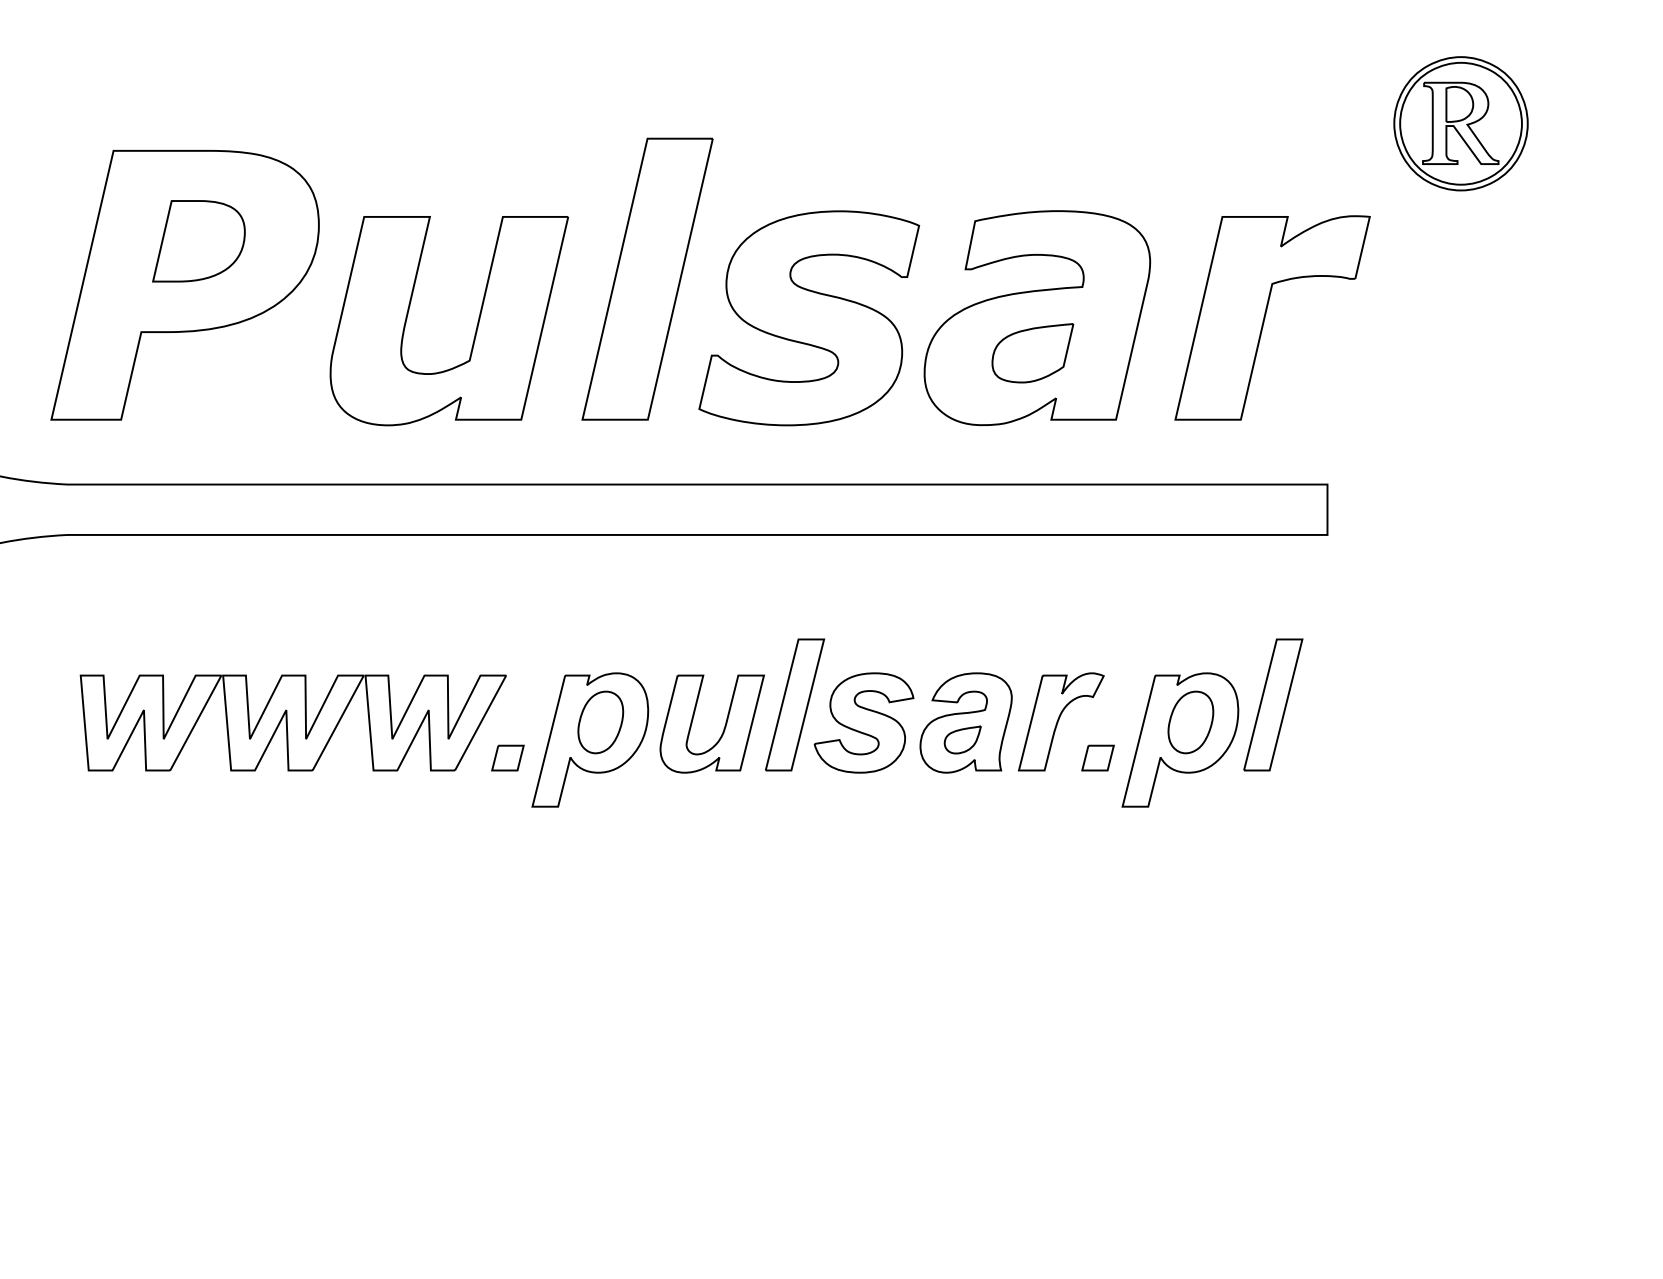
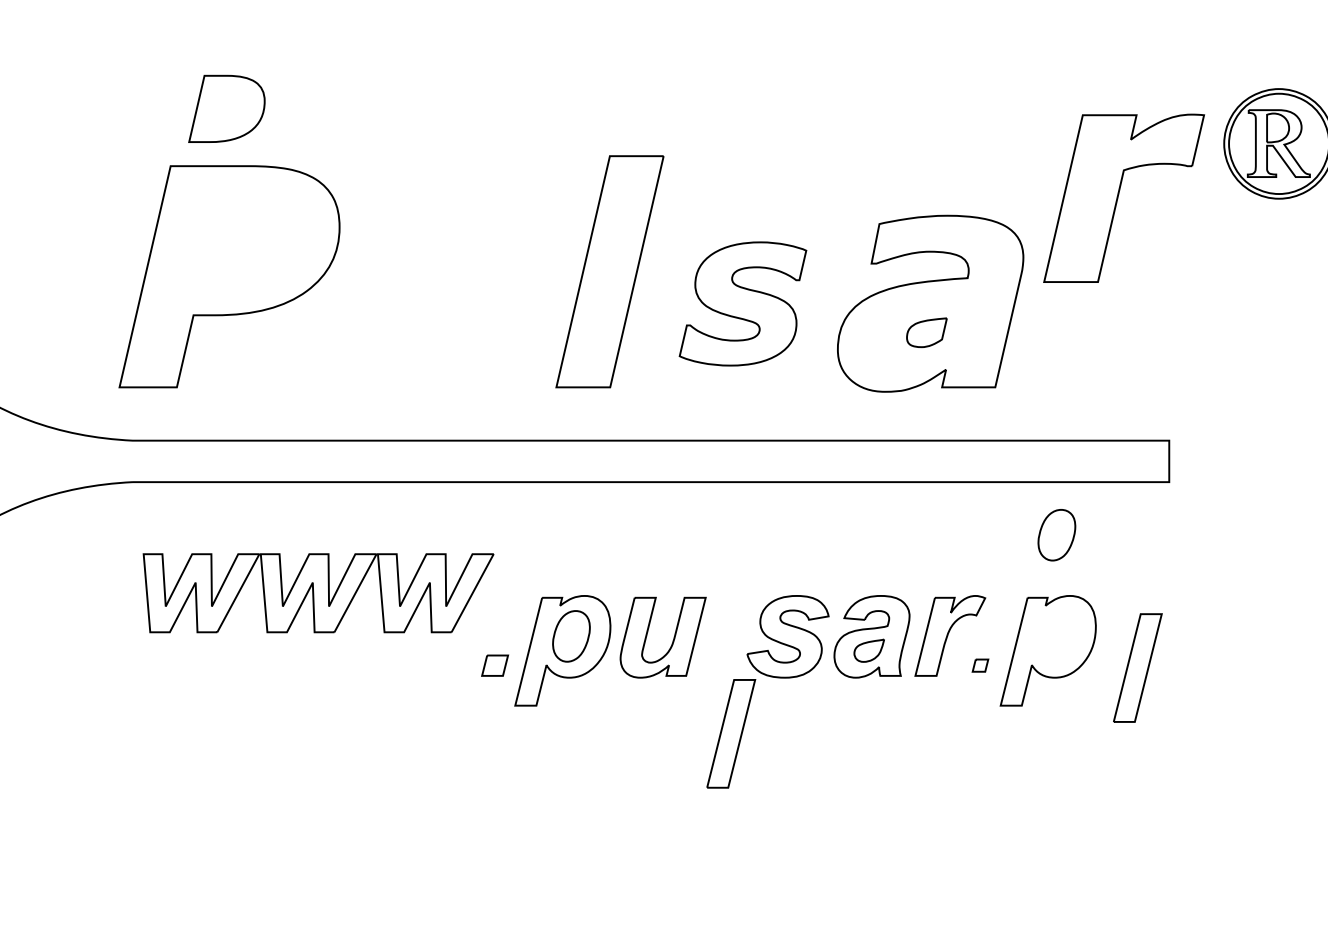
part: (198, 241) -> (226, 109), moved
part: (1266, 314) -> (1119, 195), moved
part: (809, 318) -> (743, 304), size x0.7
part: (476, 325) -> (469, 309), removed
part: (1032, 353) -> (926, 332), size x0.6
part: (795, 704) -> (731, 733), moved
part: (1273, 704) -> (1138, 667), moved
part: (292, 722) -> (317, 592), moved
part: (1190, 722) -> (1056, 535), moved
part: (1097, 757) -> (980, 665), size x0.6

